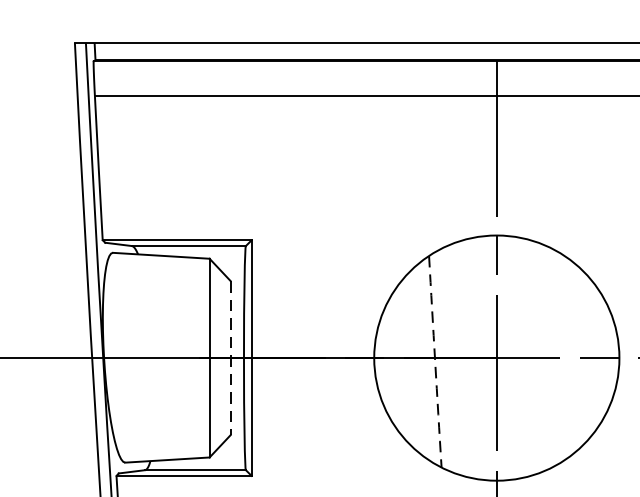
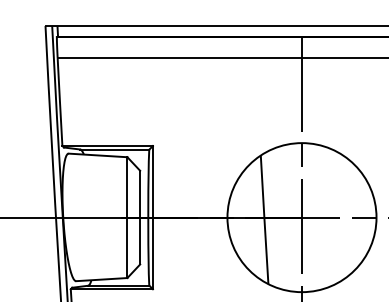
line: (231, 357) -> (140, 217), dashed -> solid
arc: (435, 361) -> (264, 219), dashed -> solid

